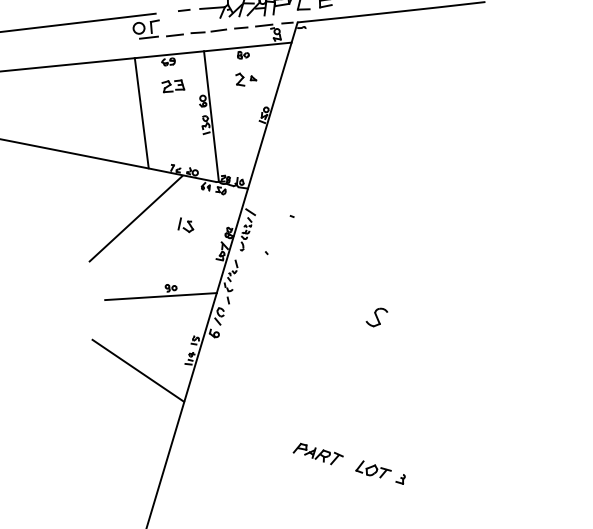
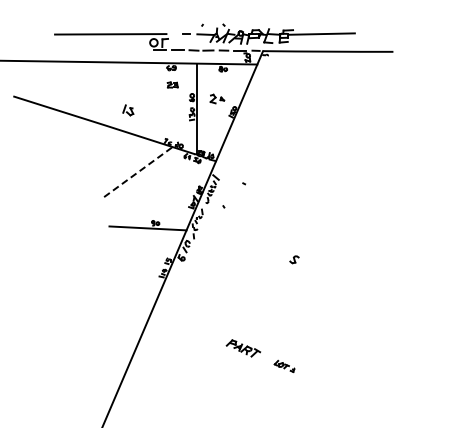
part: (246, 78) -> (217, 98), moved
part: (172, 85) -> (172, 84), size x0.7
line: (140, 112) -> (148, 100), removed
line: (135, 219) -> (136, 173), solid -> dashed
part: (185, 225) -> (128, 110), moved
part: (377, 317) -> (294, 259), size x0.6
line: (138, 370) -> (126, 277), removed
part: (380, 473) -> (284, 366), size x0.6

